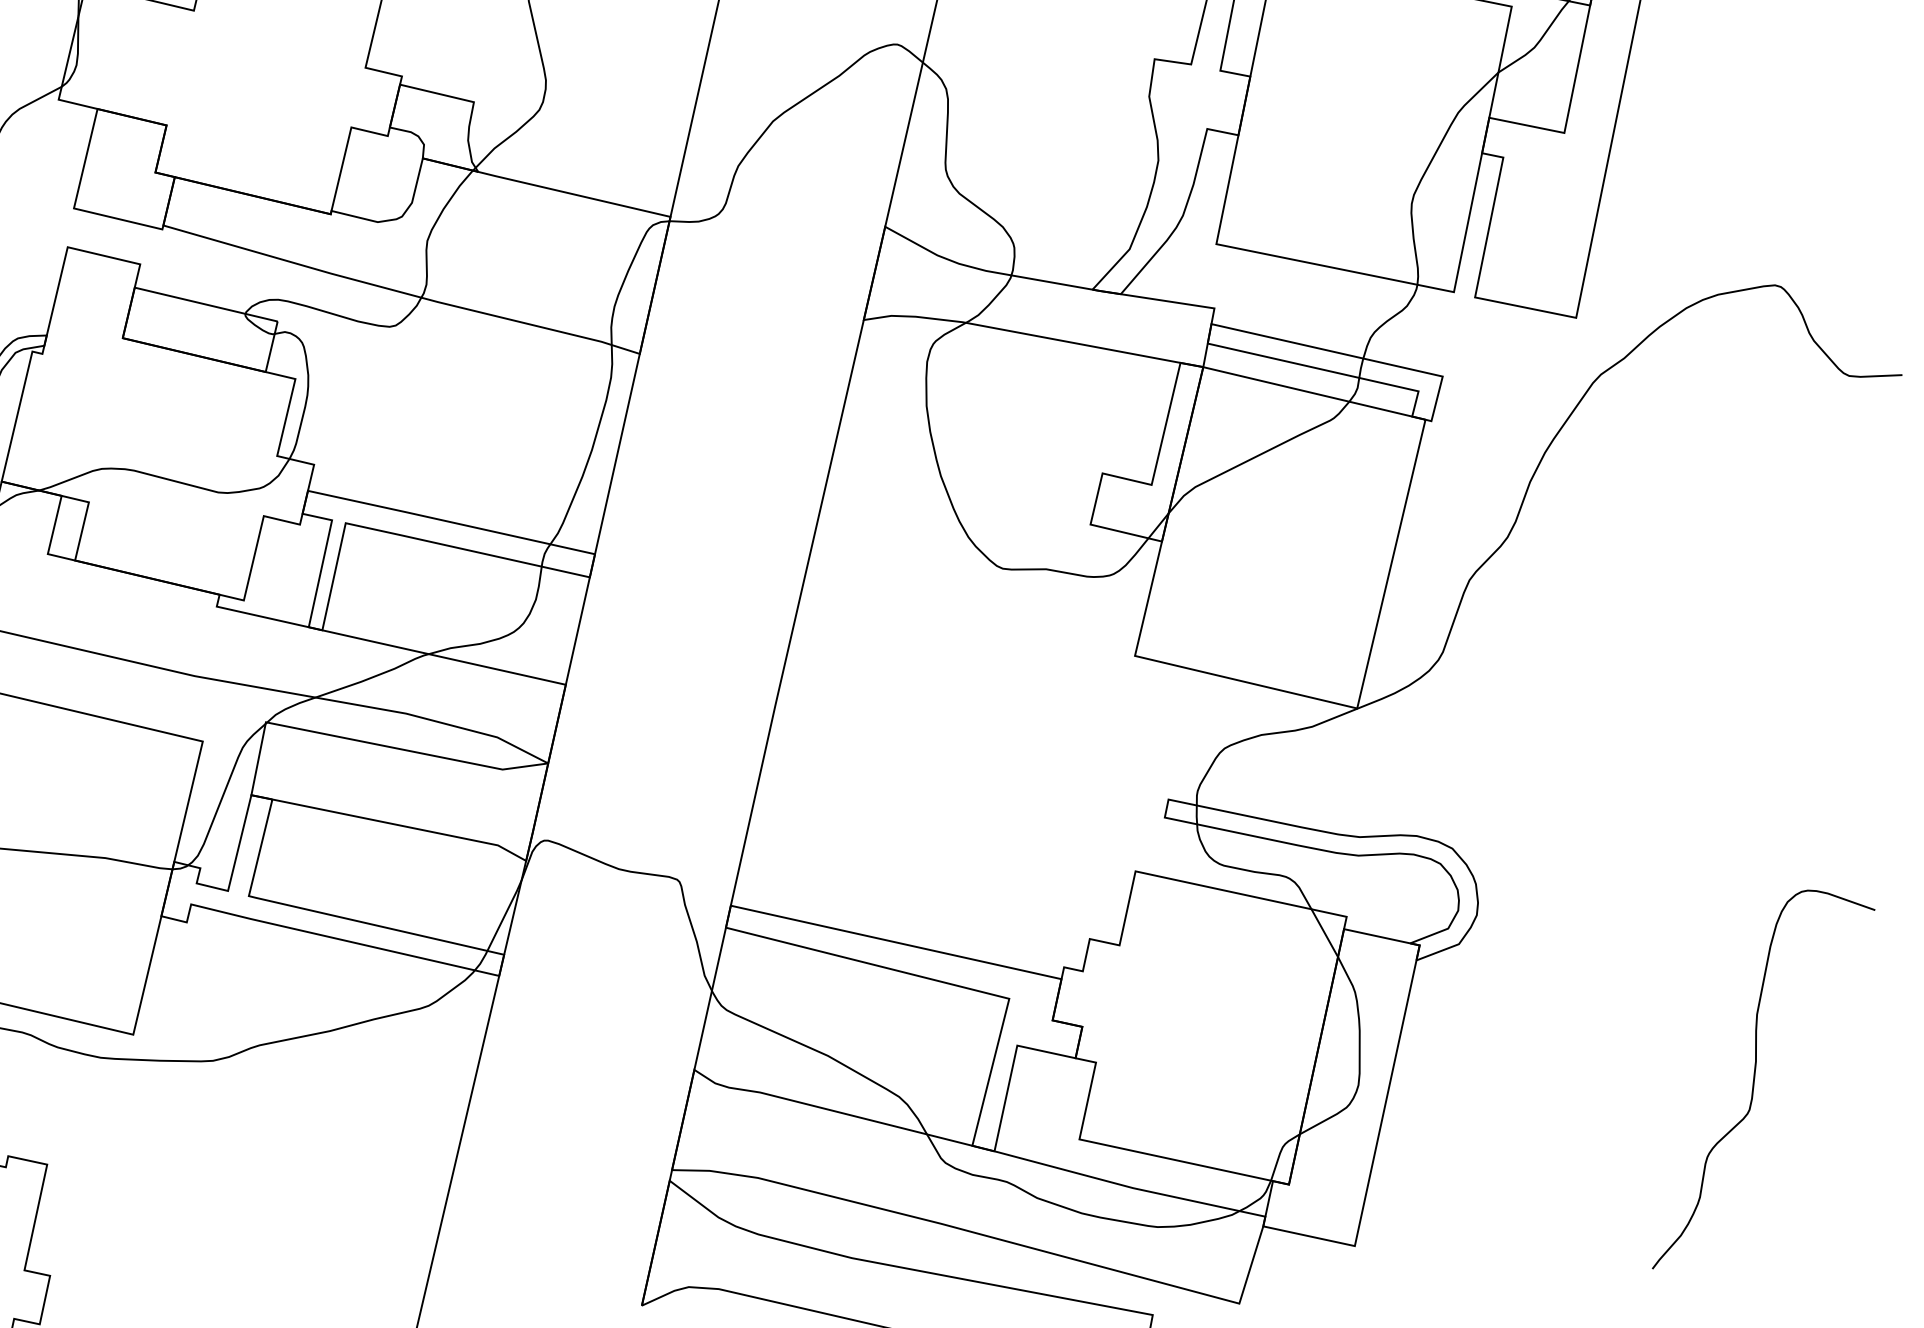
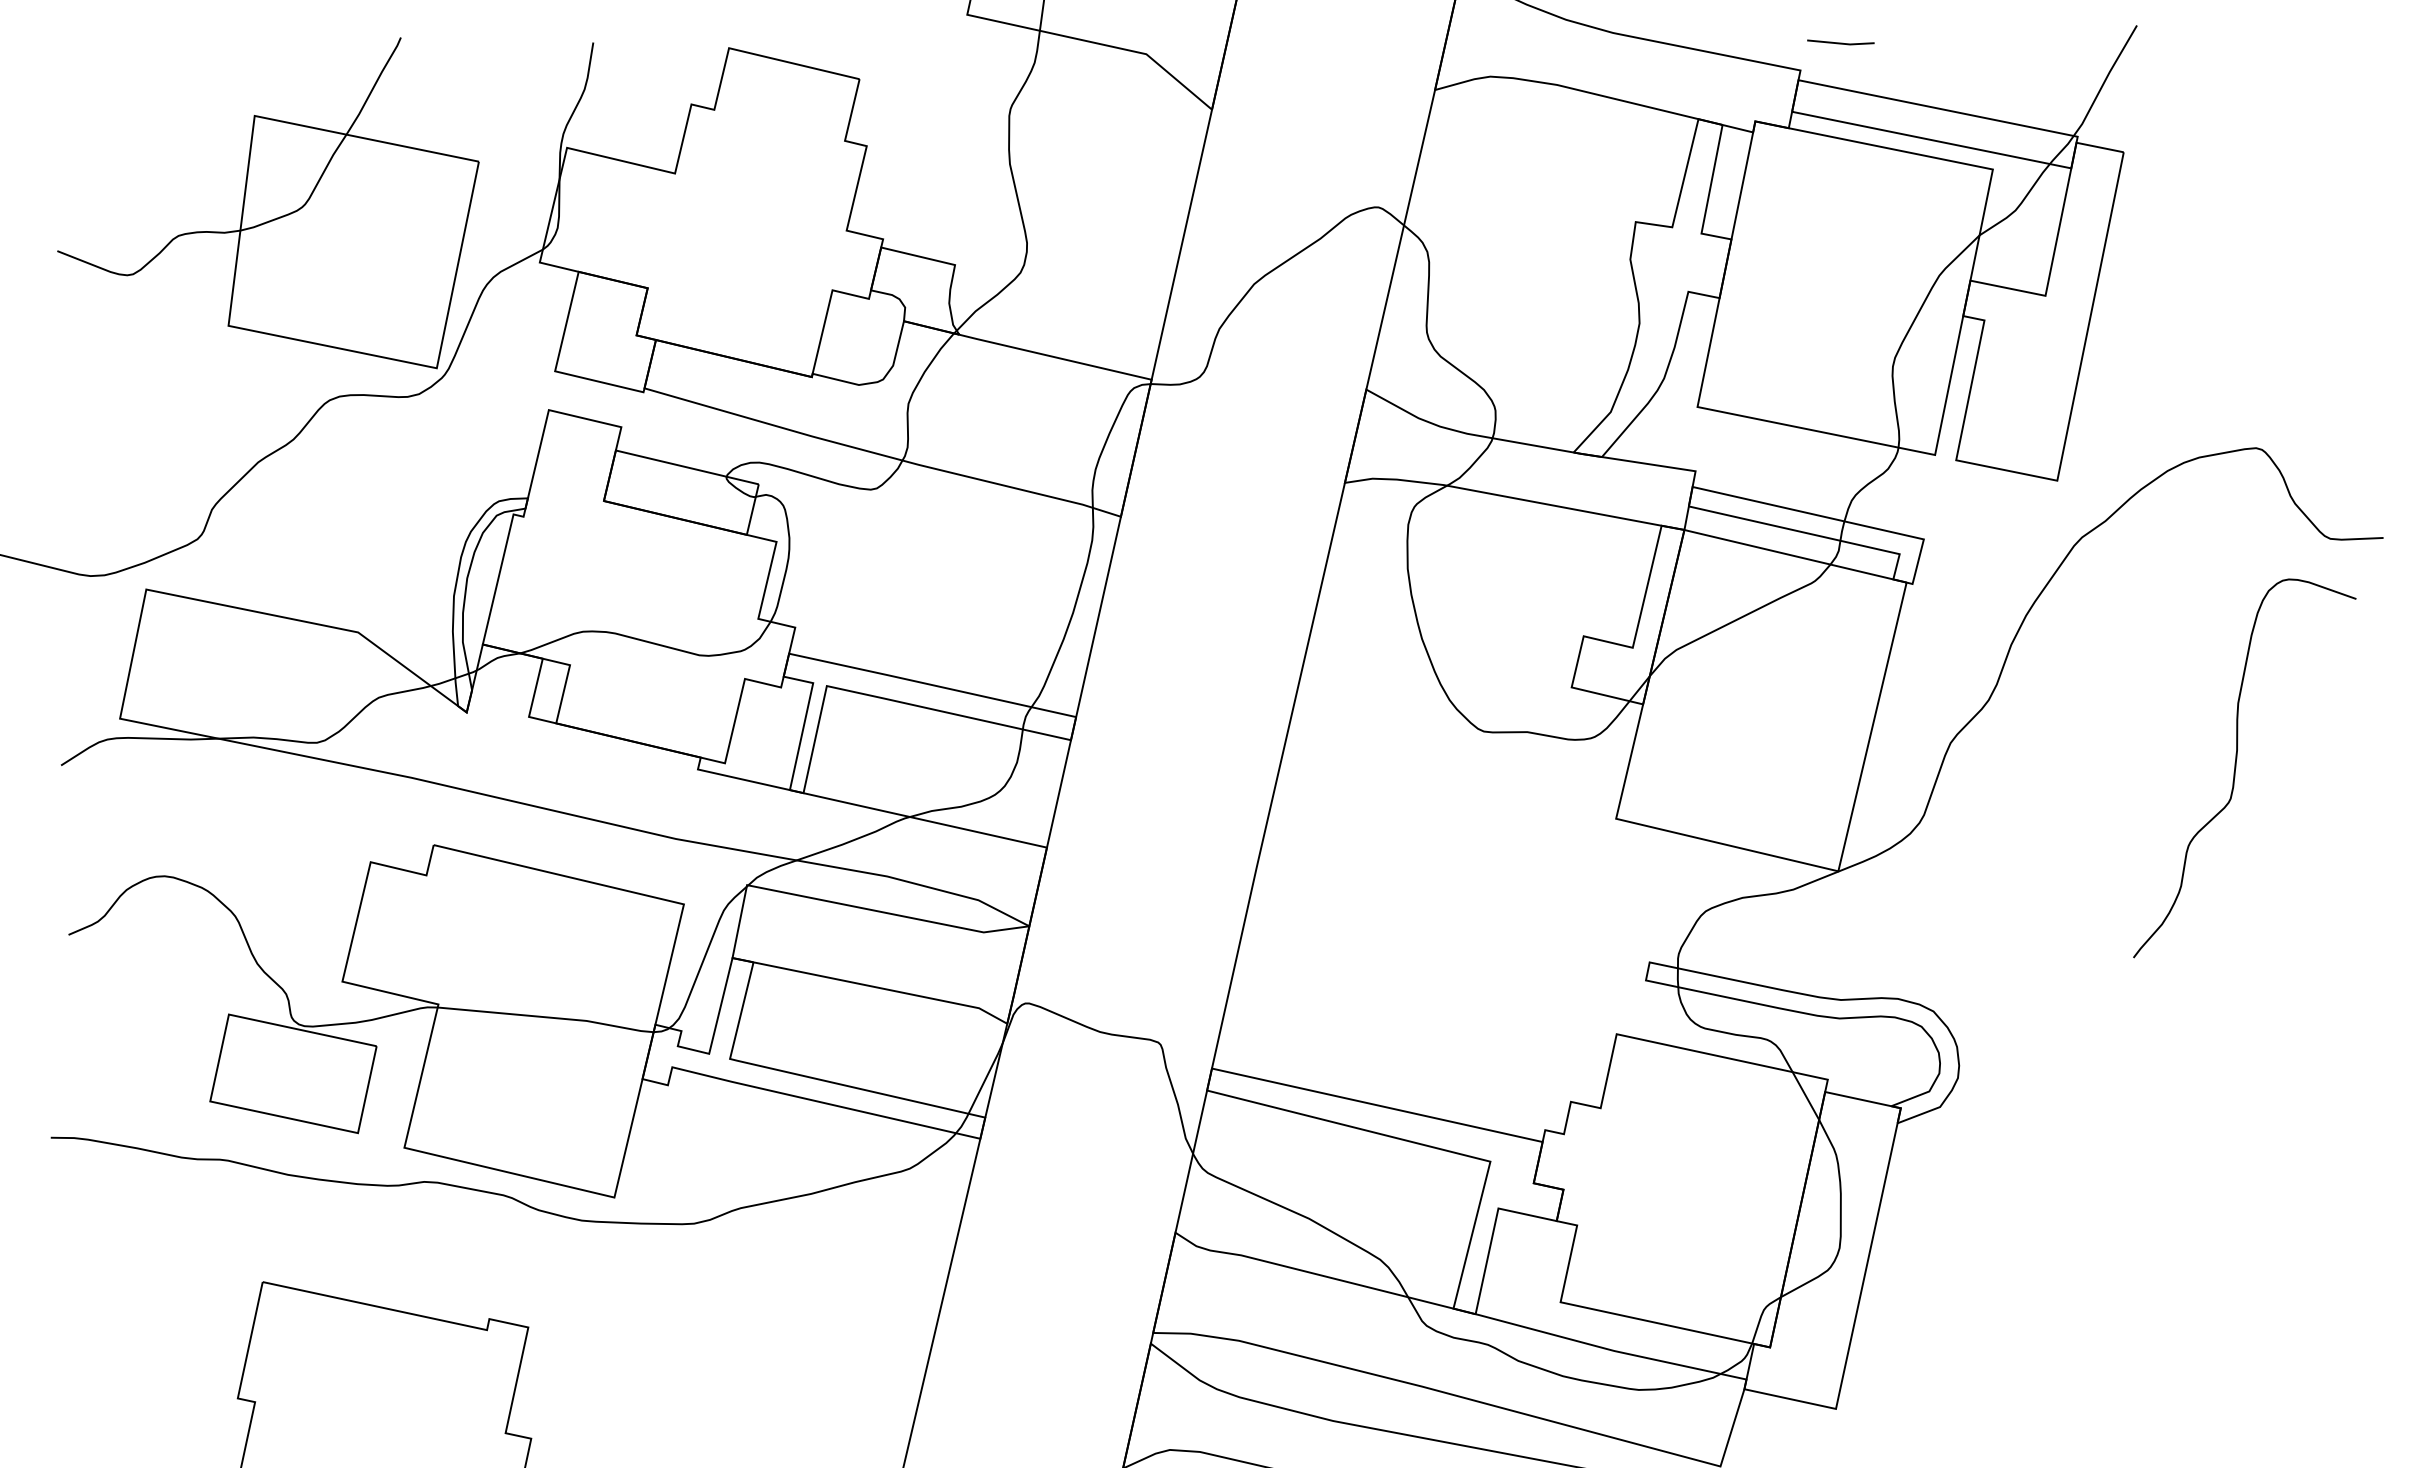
curve: (1755, 1079) -> (2236, 768), moved

